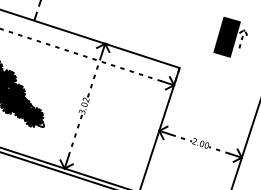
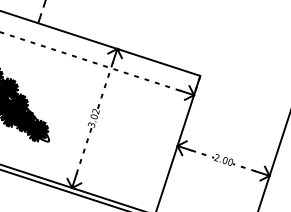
part: (230, 37) -> (256, 41), removed

